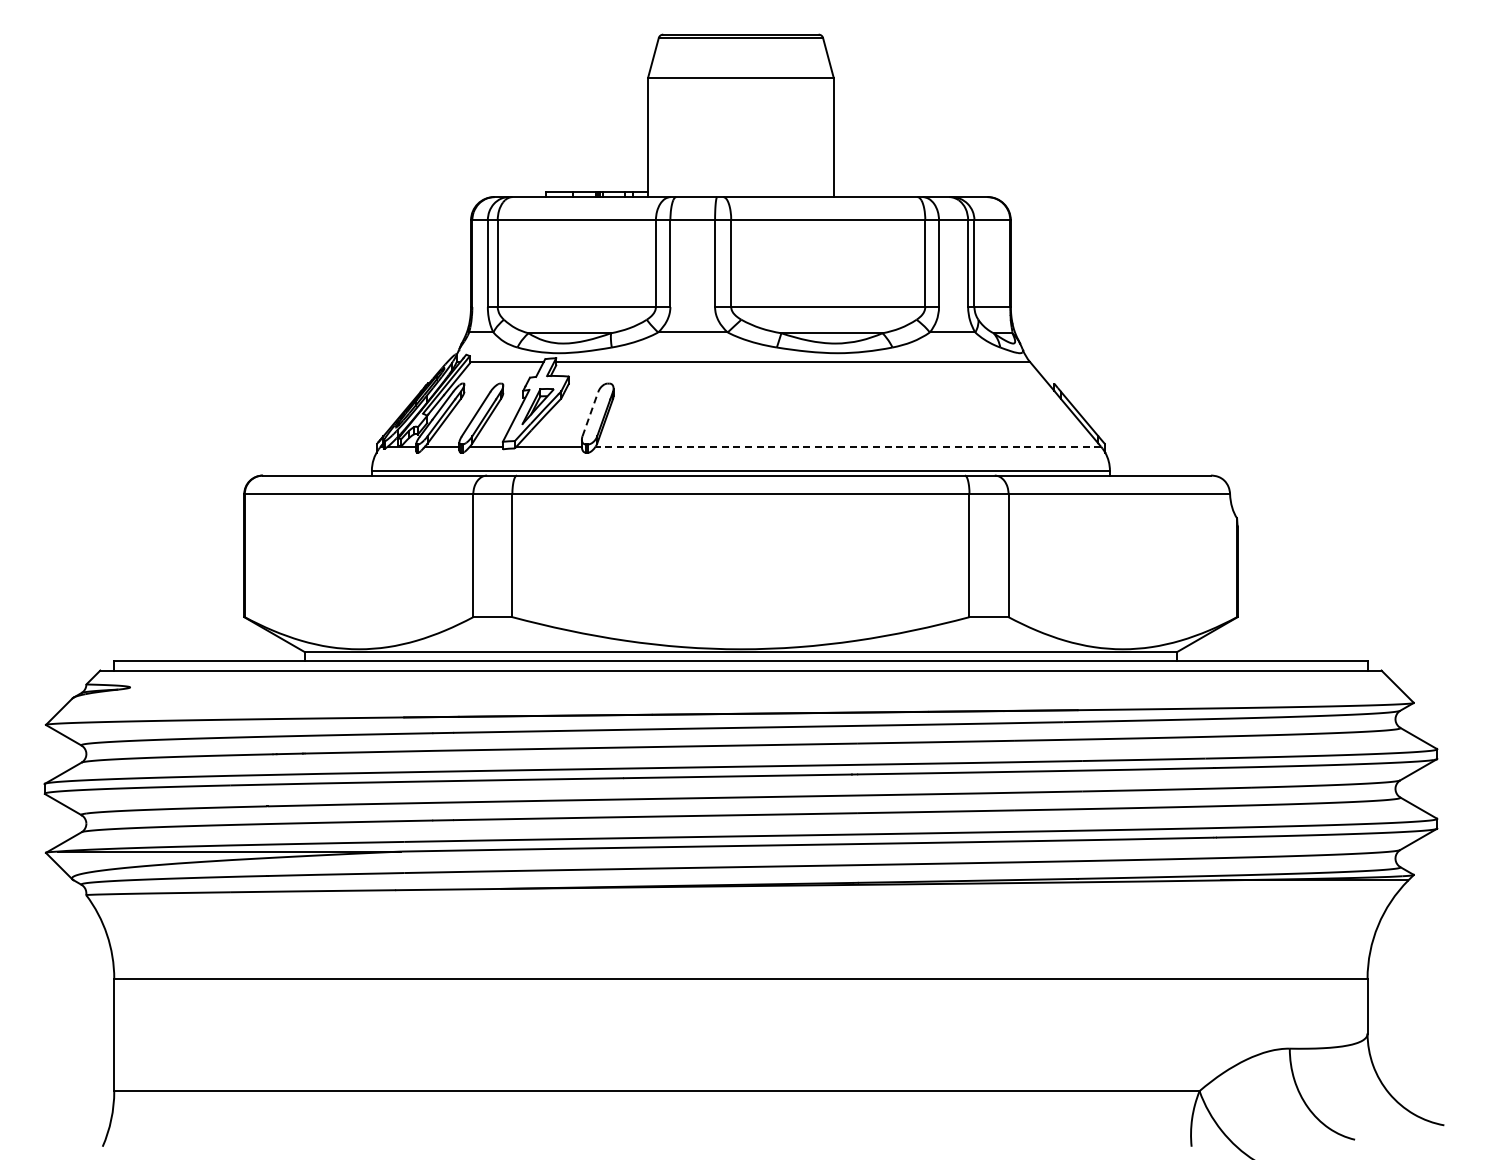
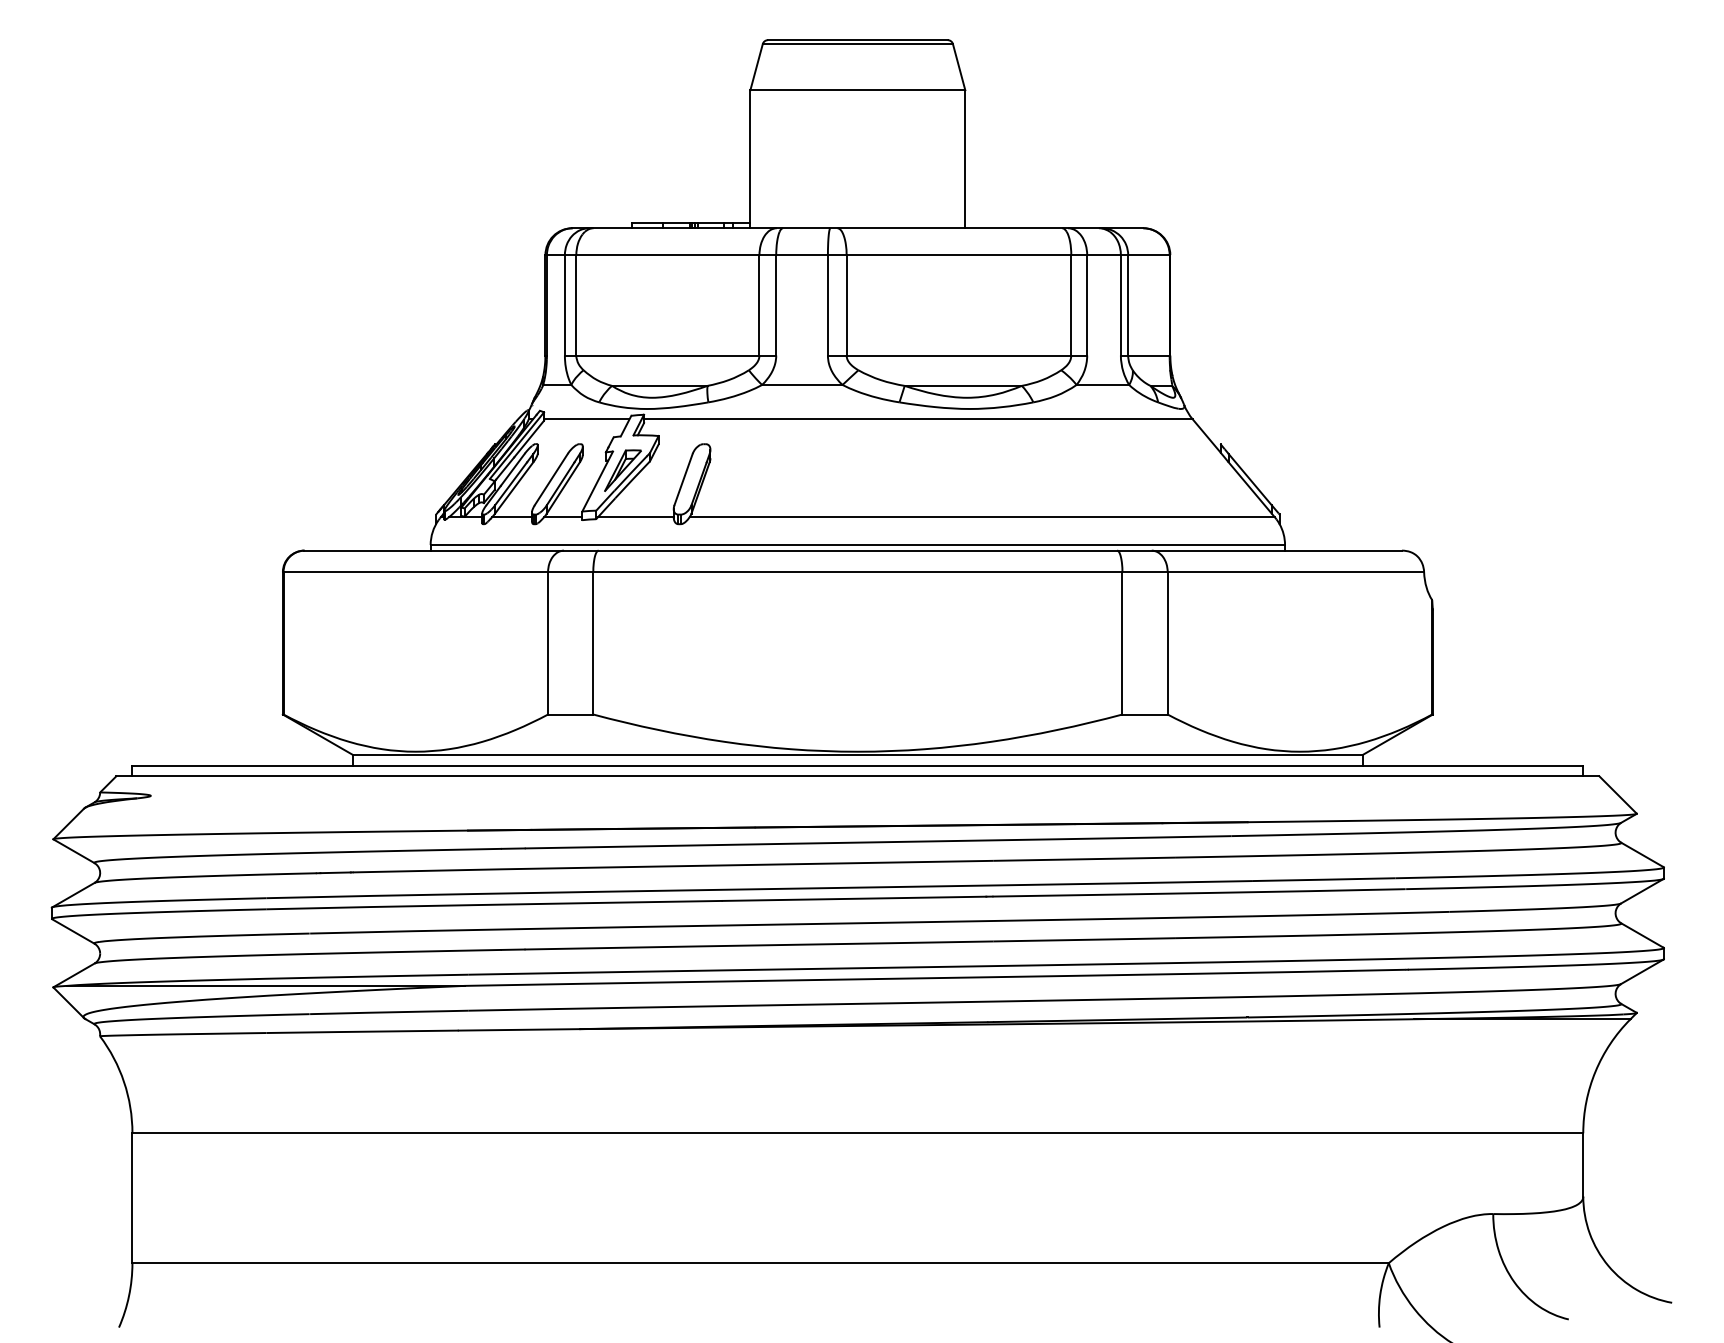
line: (590, 413) -> (683, 478), dashed -> solid
line: (848, 446) -> (982, 516), dashed -> solid

